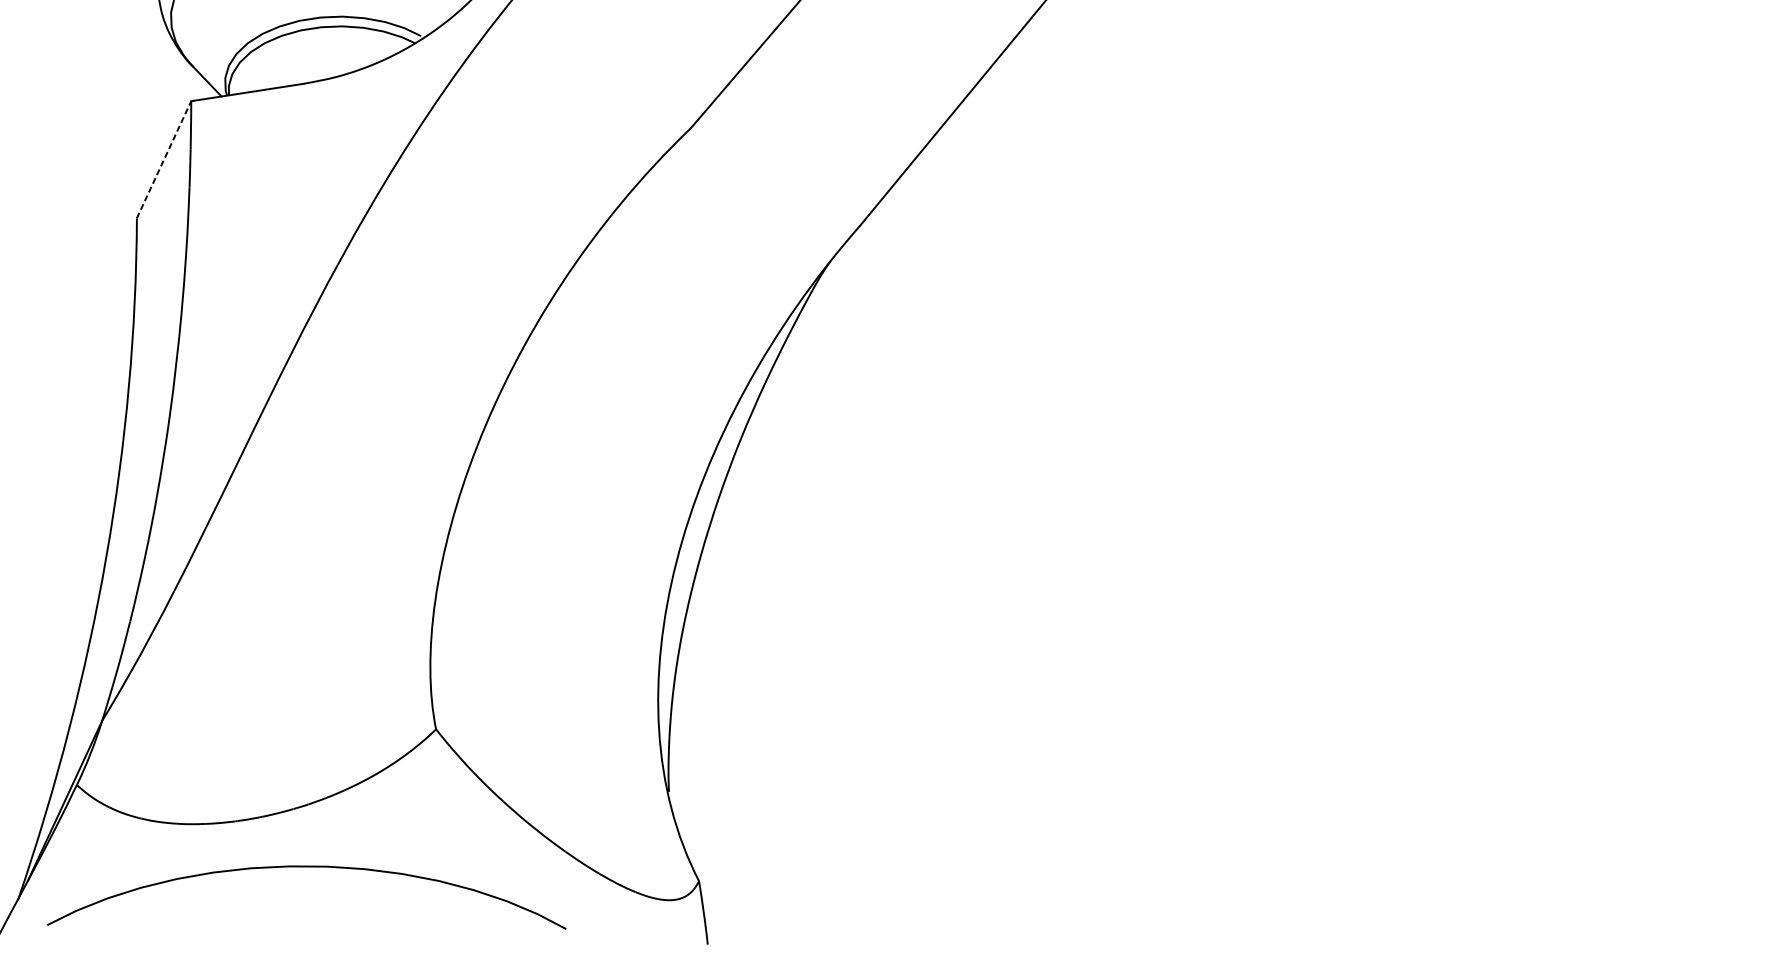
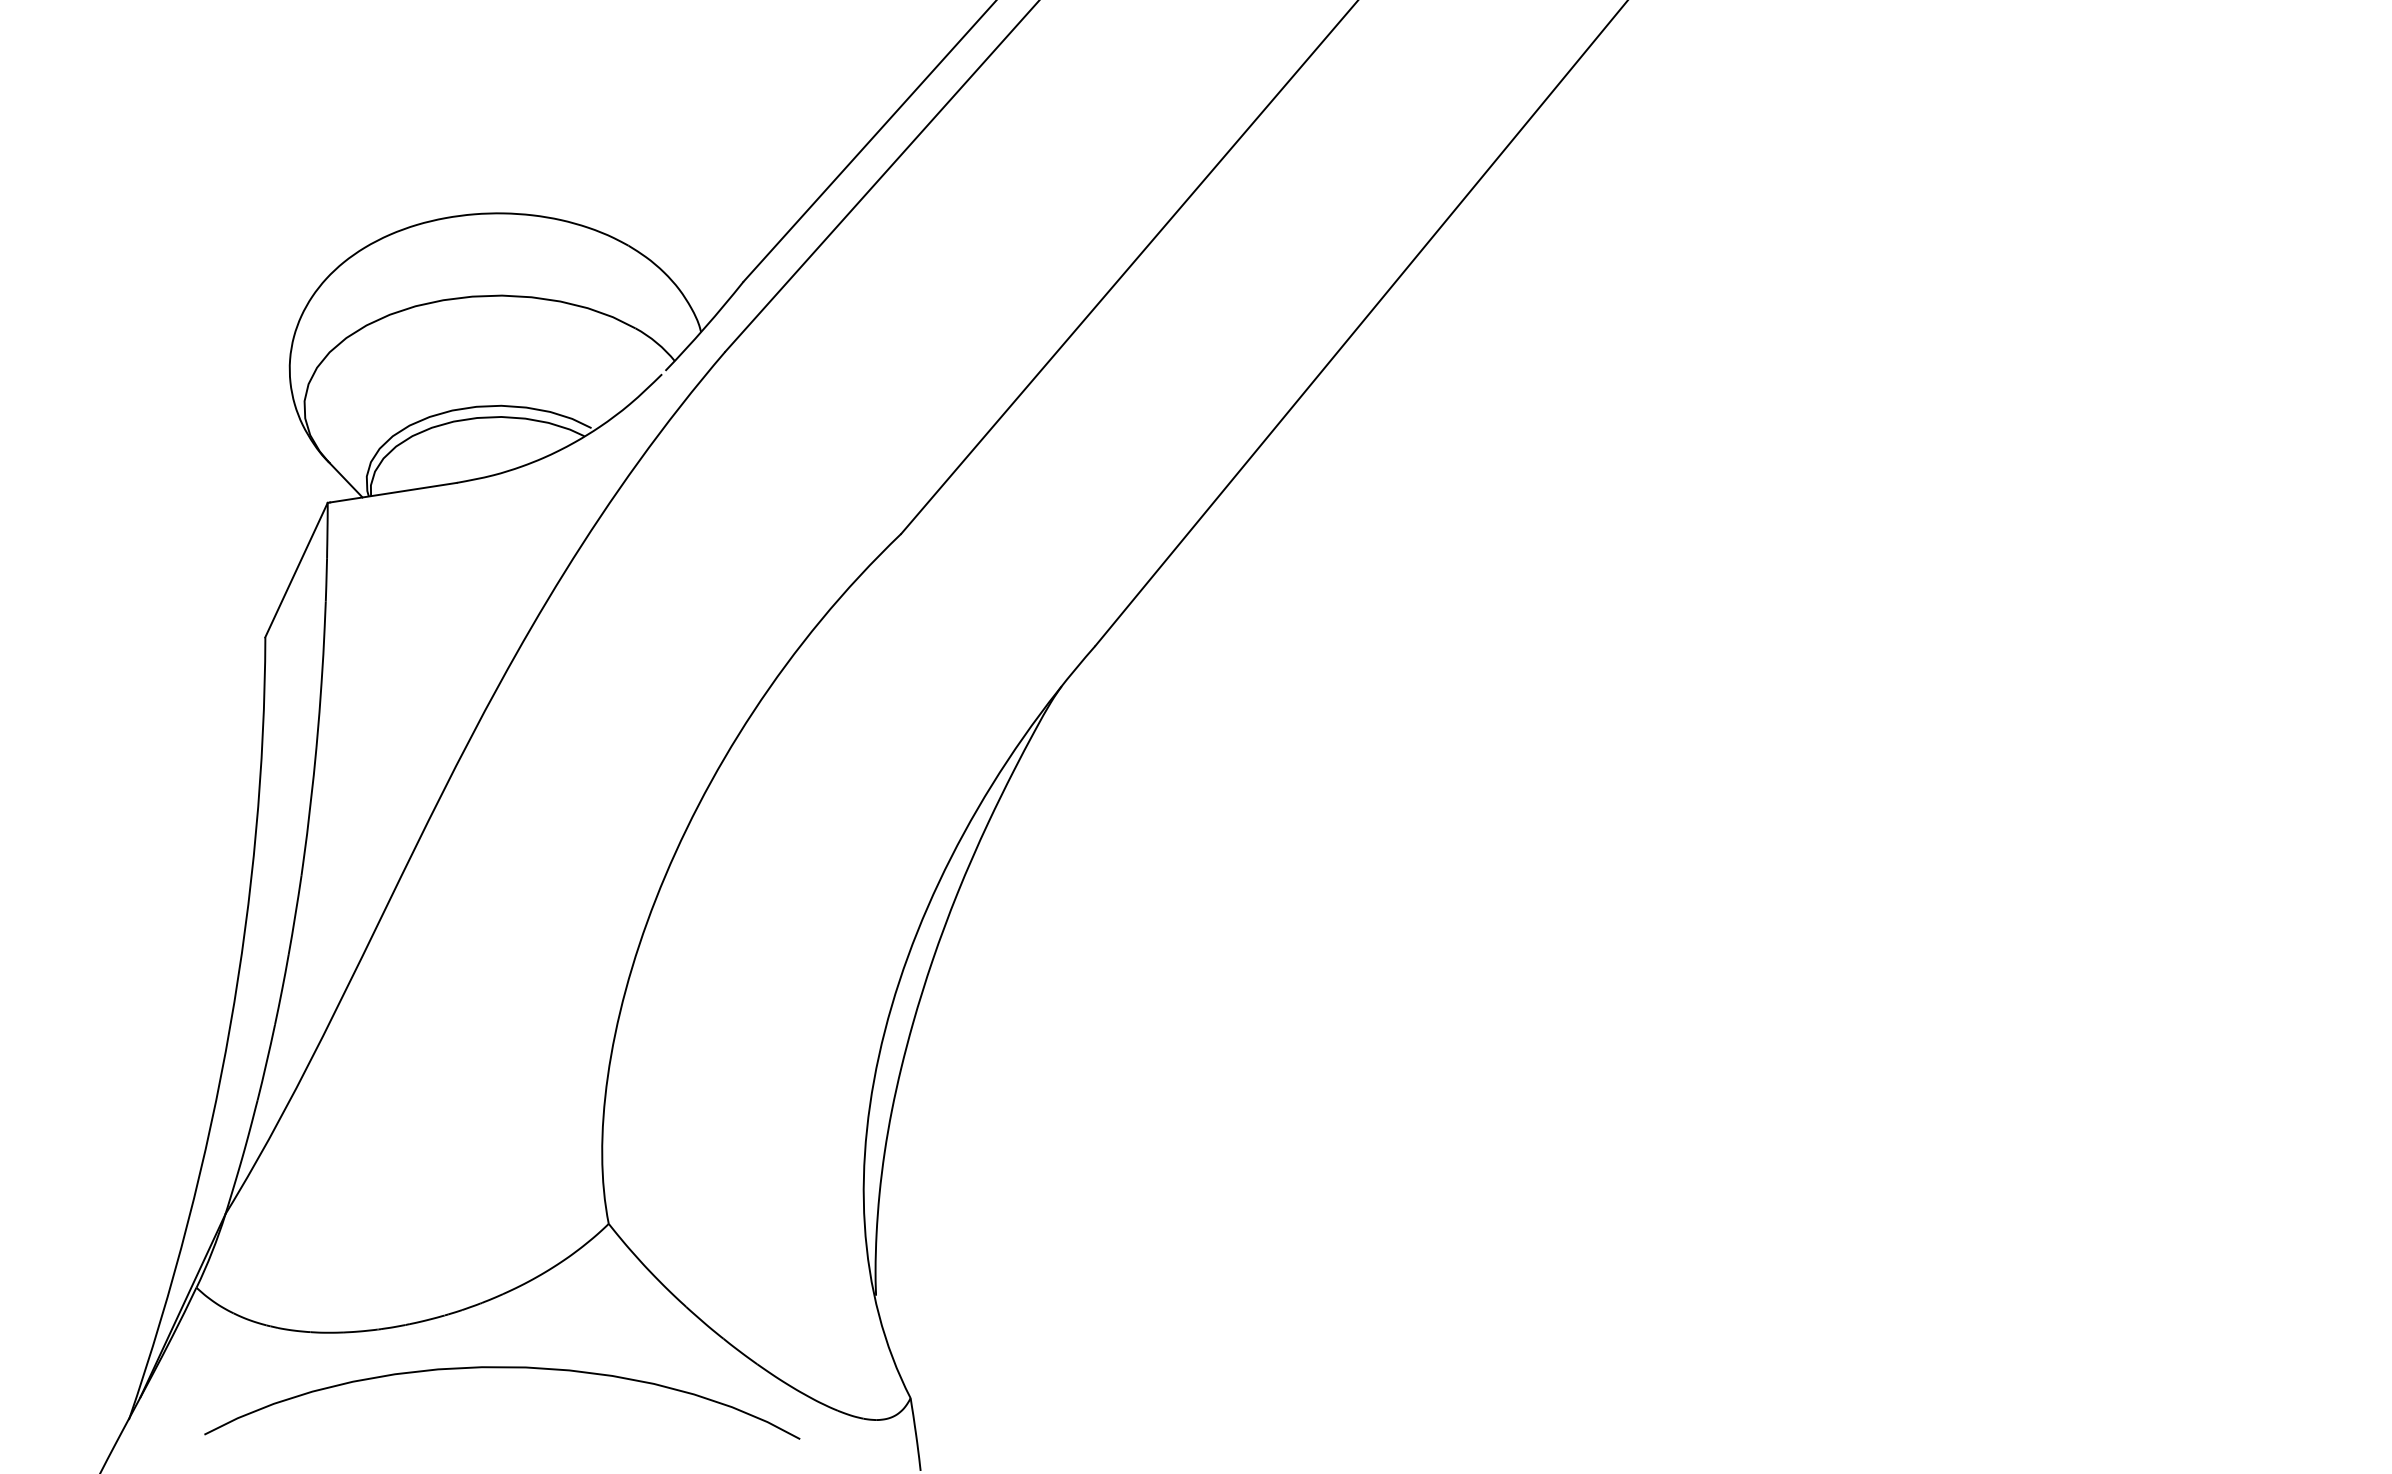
line: (164, 159) -> (296, 569), dashed -> solid
curve: (306, 867) -> (502, 1368), moved

